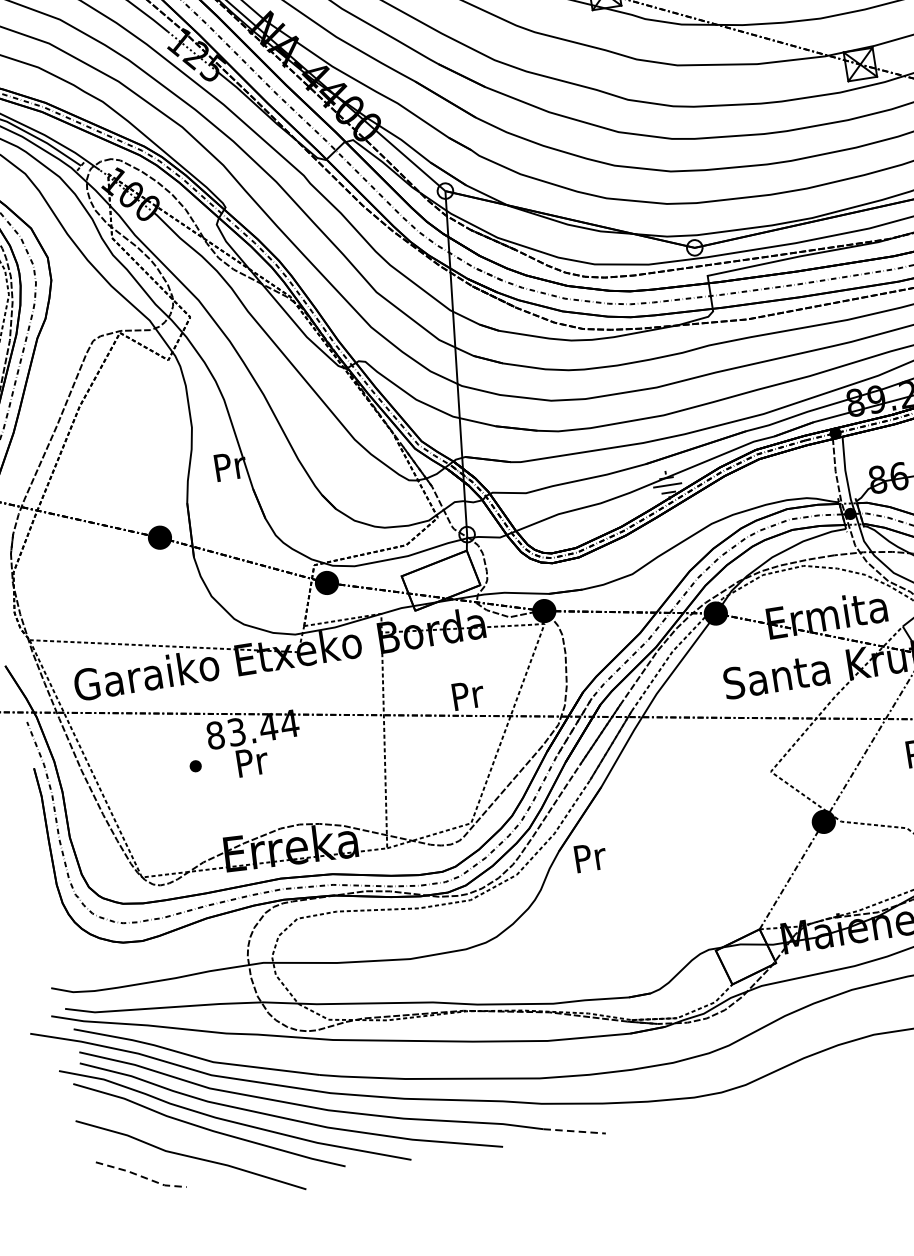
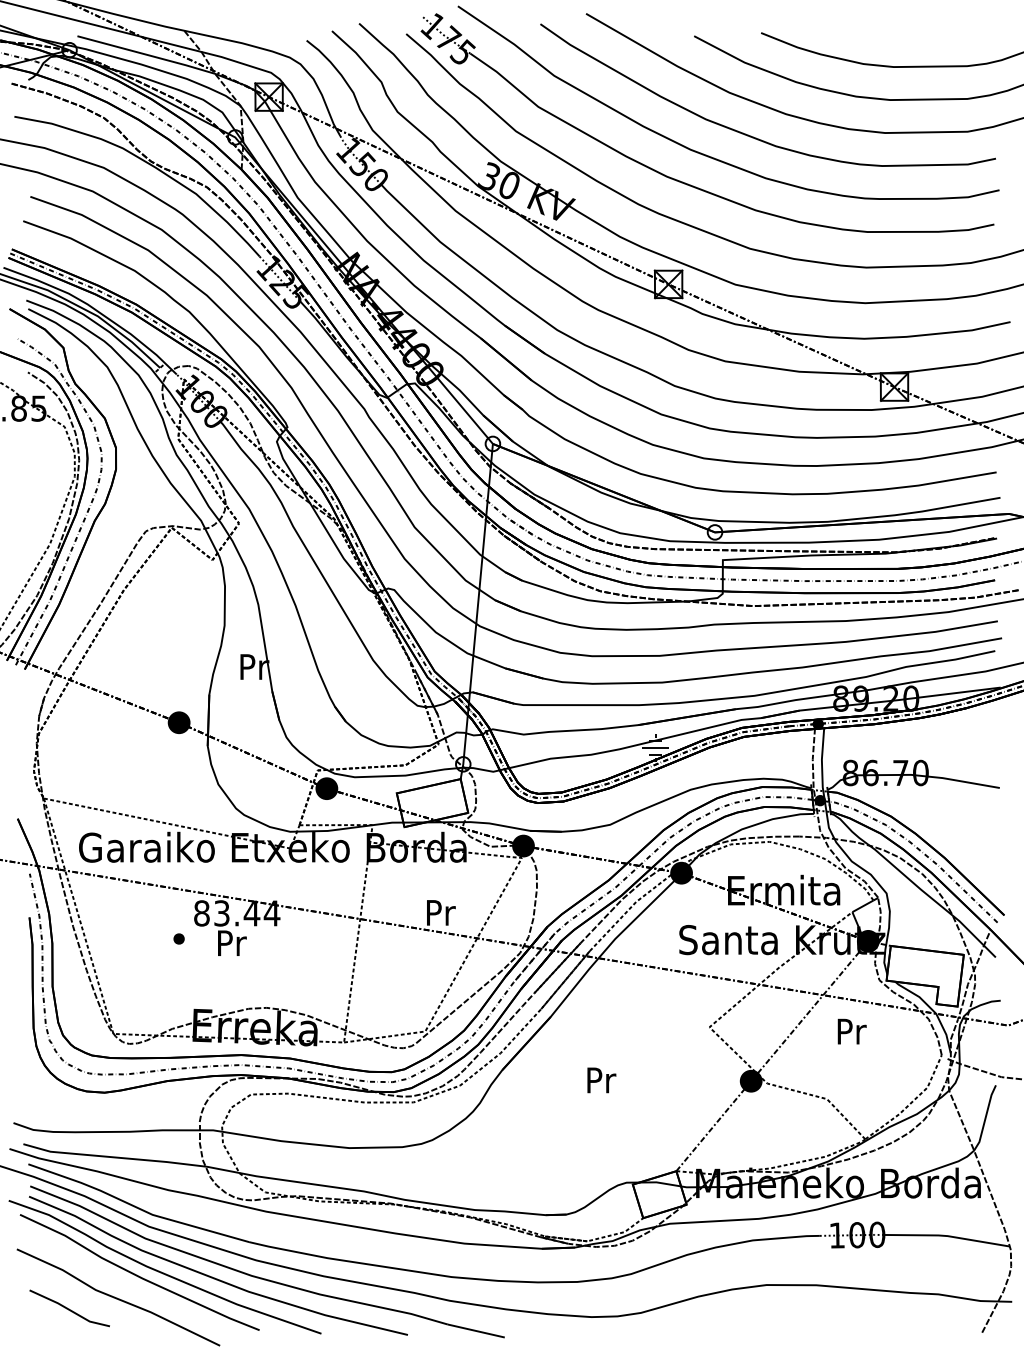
text: (590, 857) -> (601, 1080), moved
line: (574, 1131) -> (476, 1331), dashed -> solid
line: (141, 1175) -> (69, 1309), dashed -> solid

